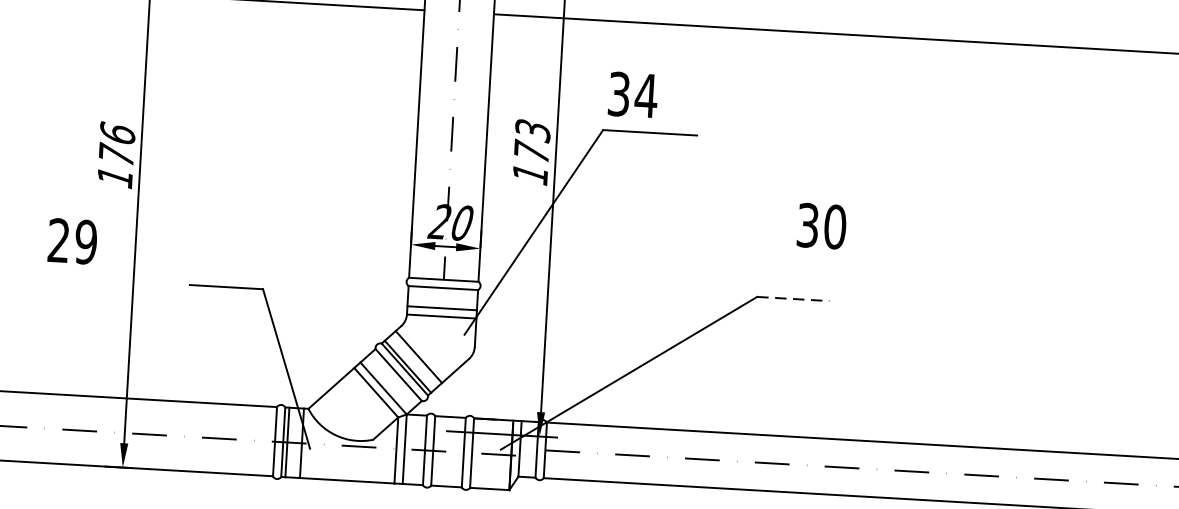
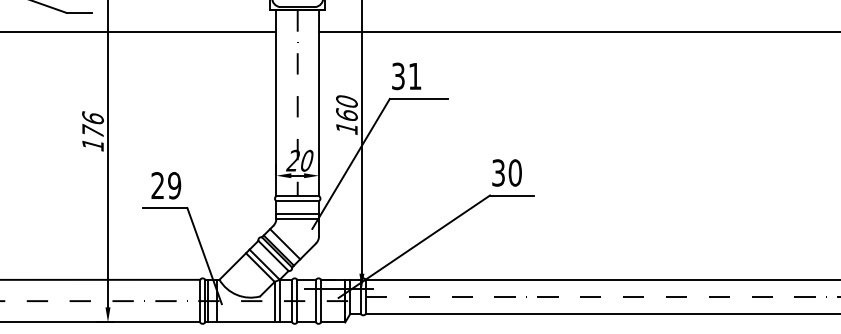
text: (646, 96) -> (415, 76), 34 -> 31
text: (531, 140) -> (346, 107), 173 -> 160
text: (820, 225) -> (506, 172), moved
text: (72, 241) -> (166, 185), moved
line: (793, 299) -> (512, 195), dashed -> solid

